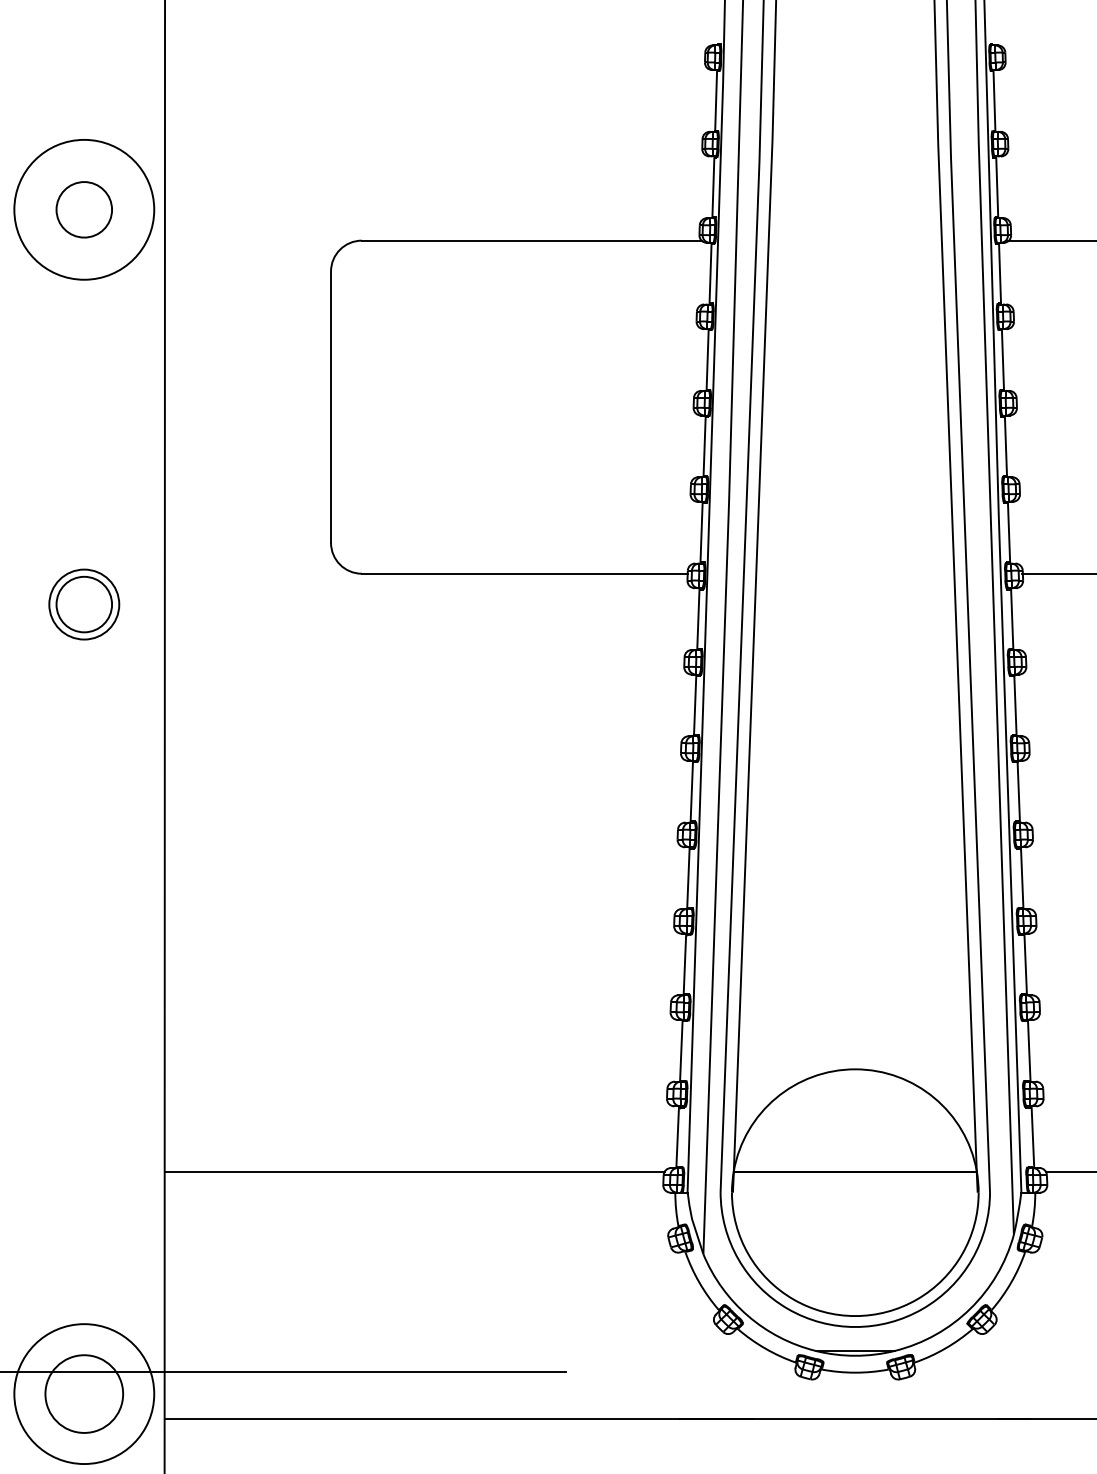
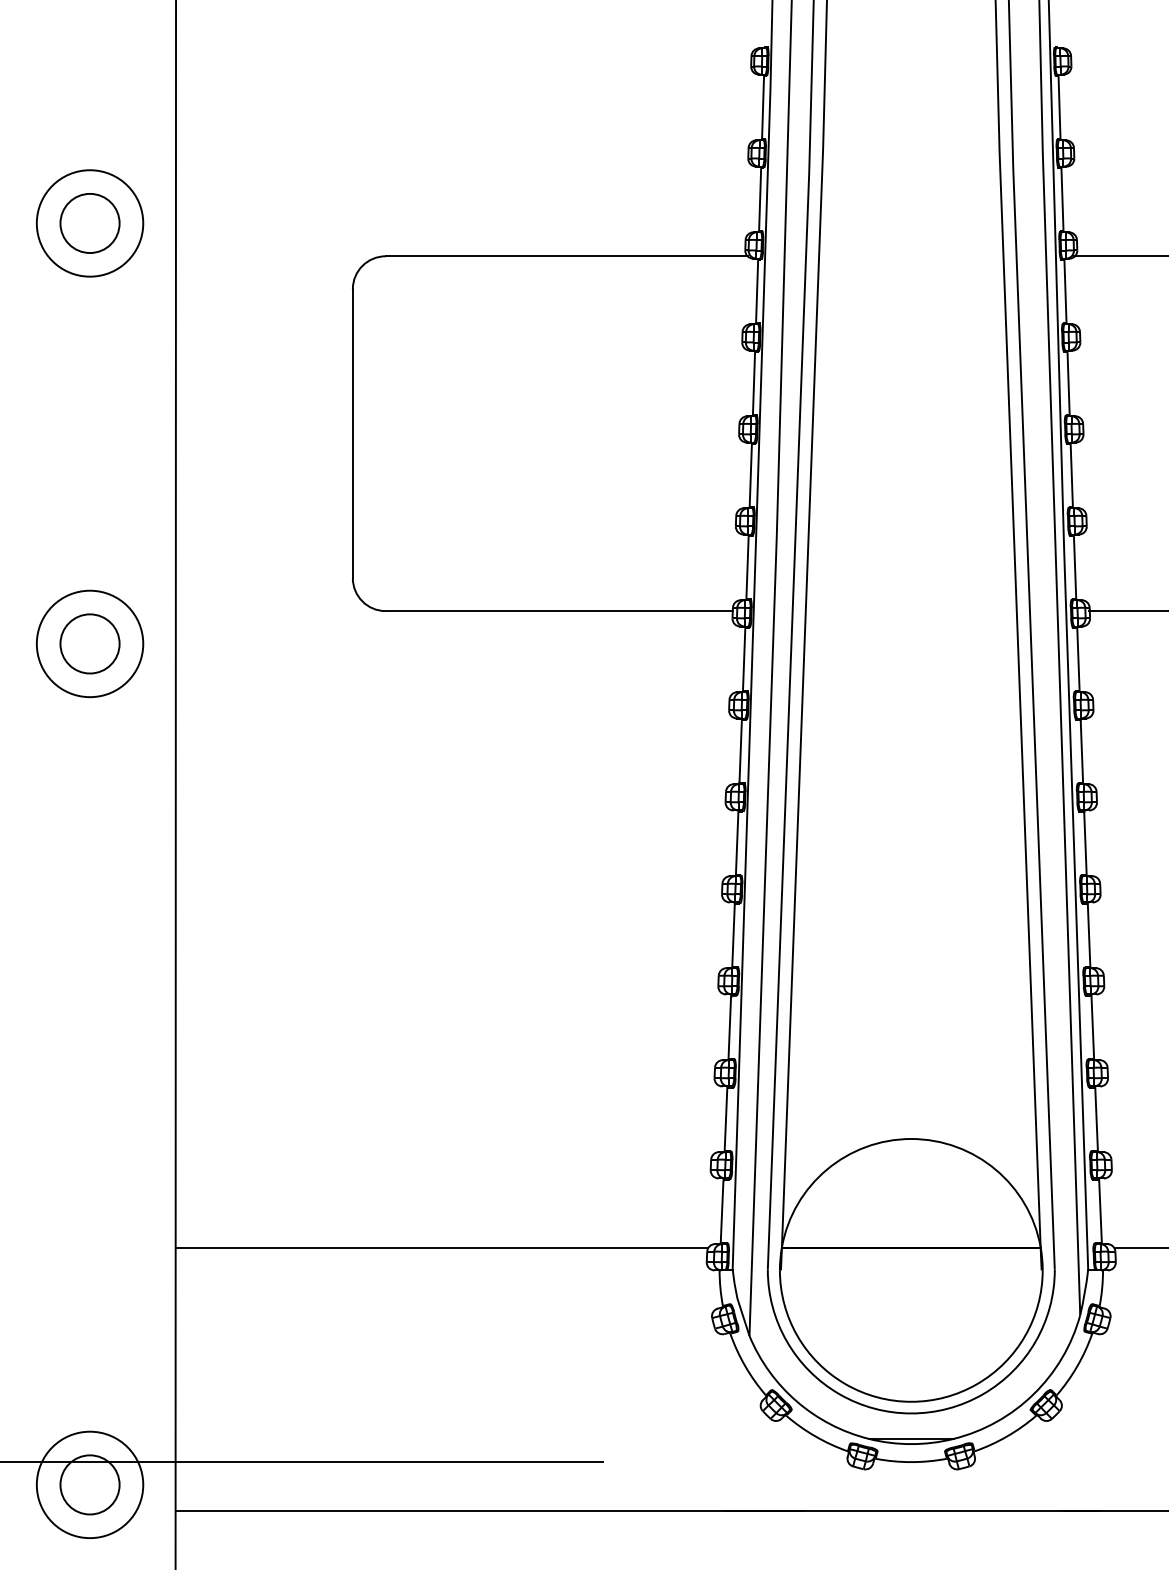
circle: (83, 209) -> (89, 223), size x0.71
circle: (83, 604) -> (89, 643), size x1.43
circle: (83, 1393) -> (89, 1484), size x0.71
circle: (83, 1393) -> (89, 1484), size x0.71

